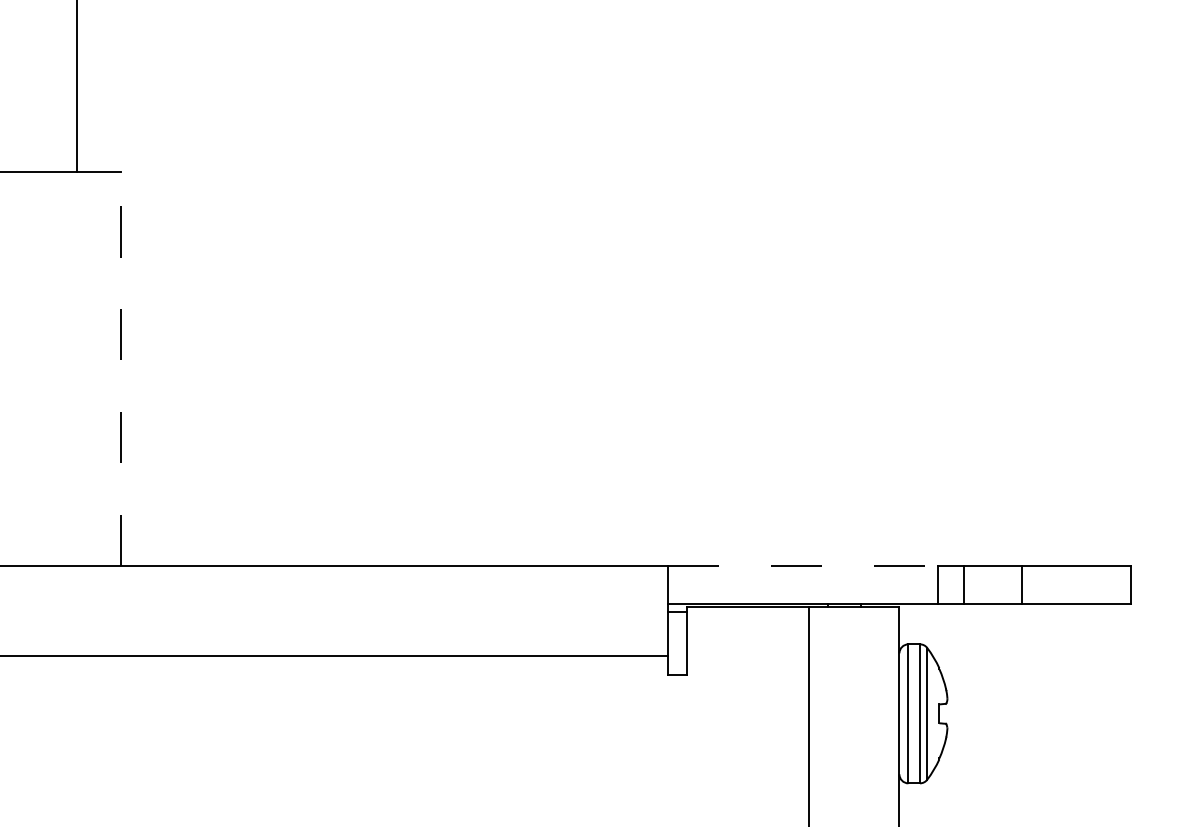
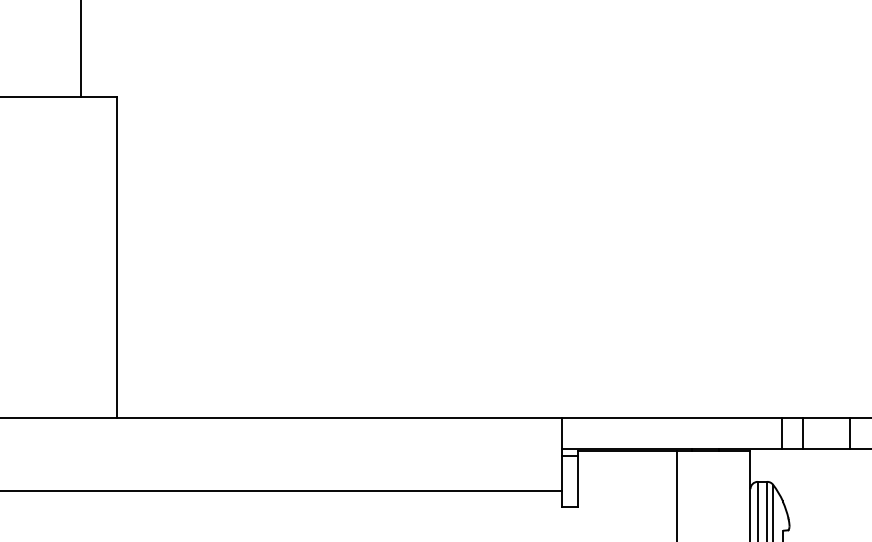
line: (120, 368) -> (116, 257), dashed -> solid
line: (803, 566) -> (672, 418), dashed -> solid

